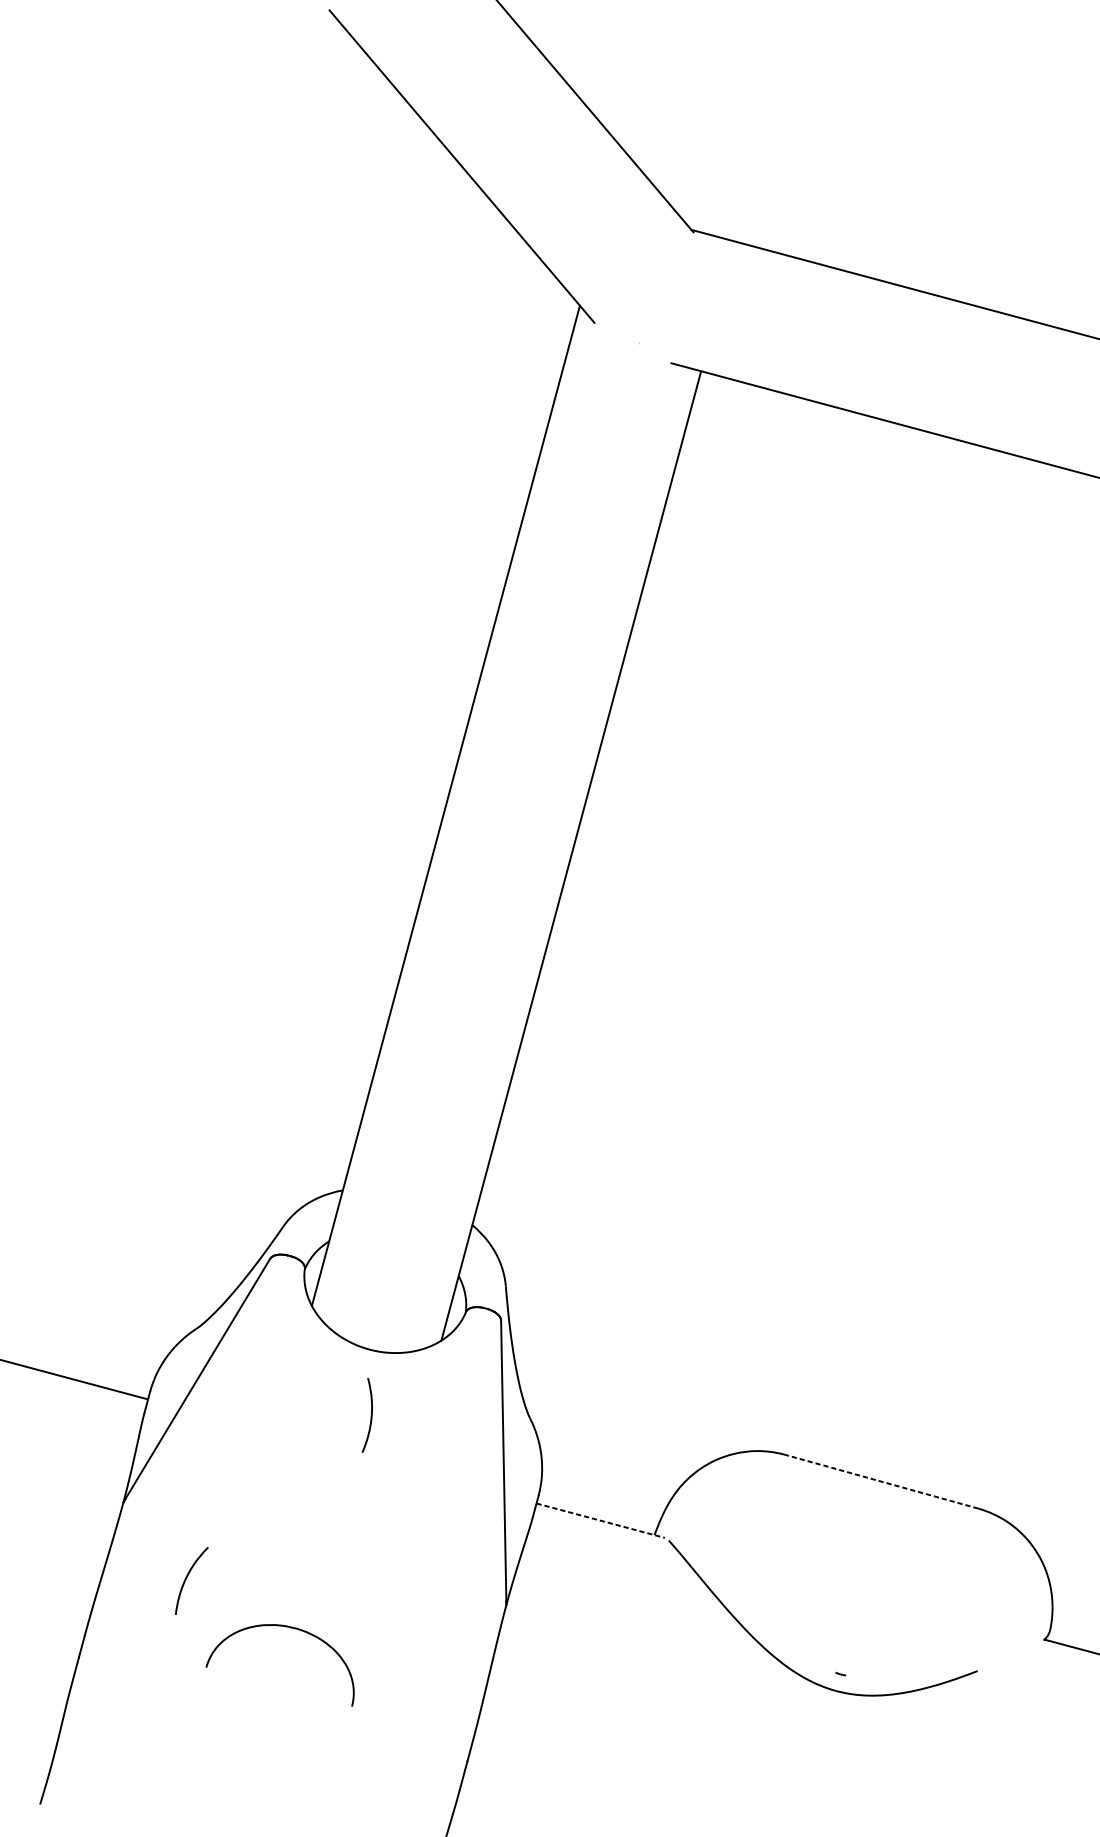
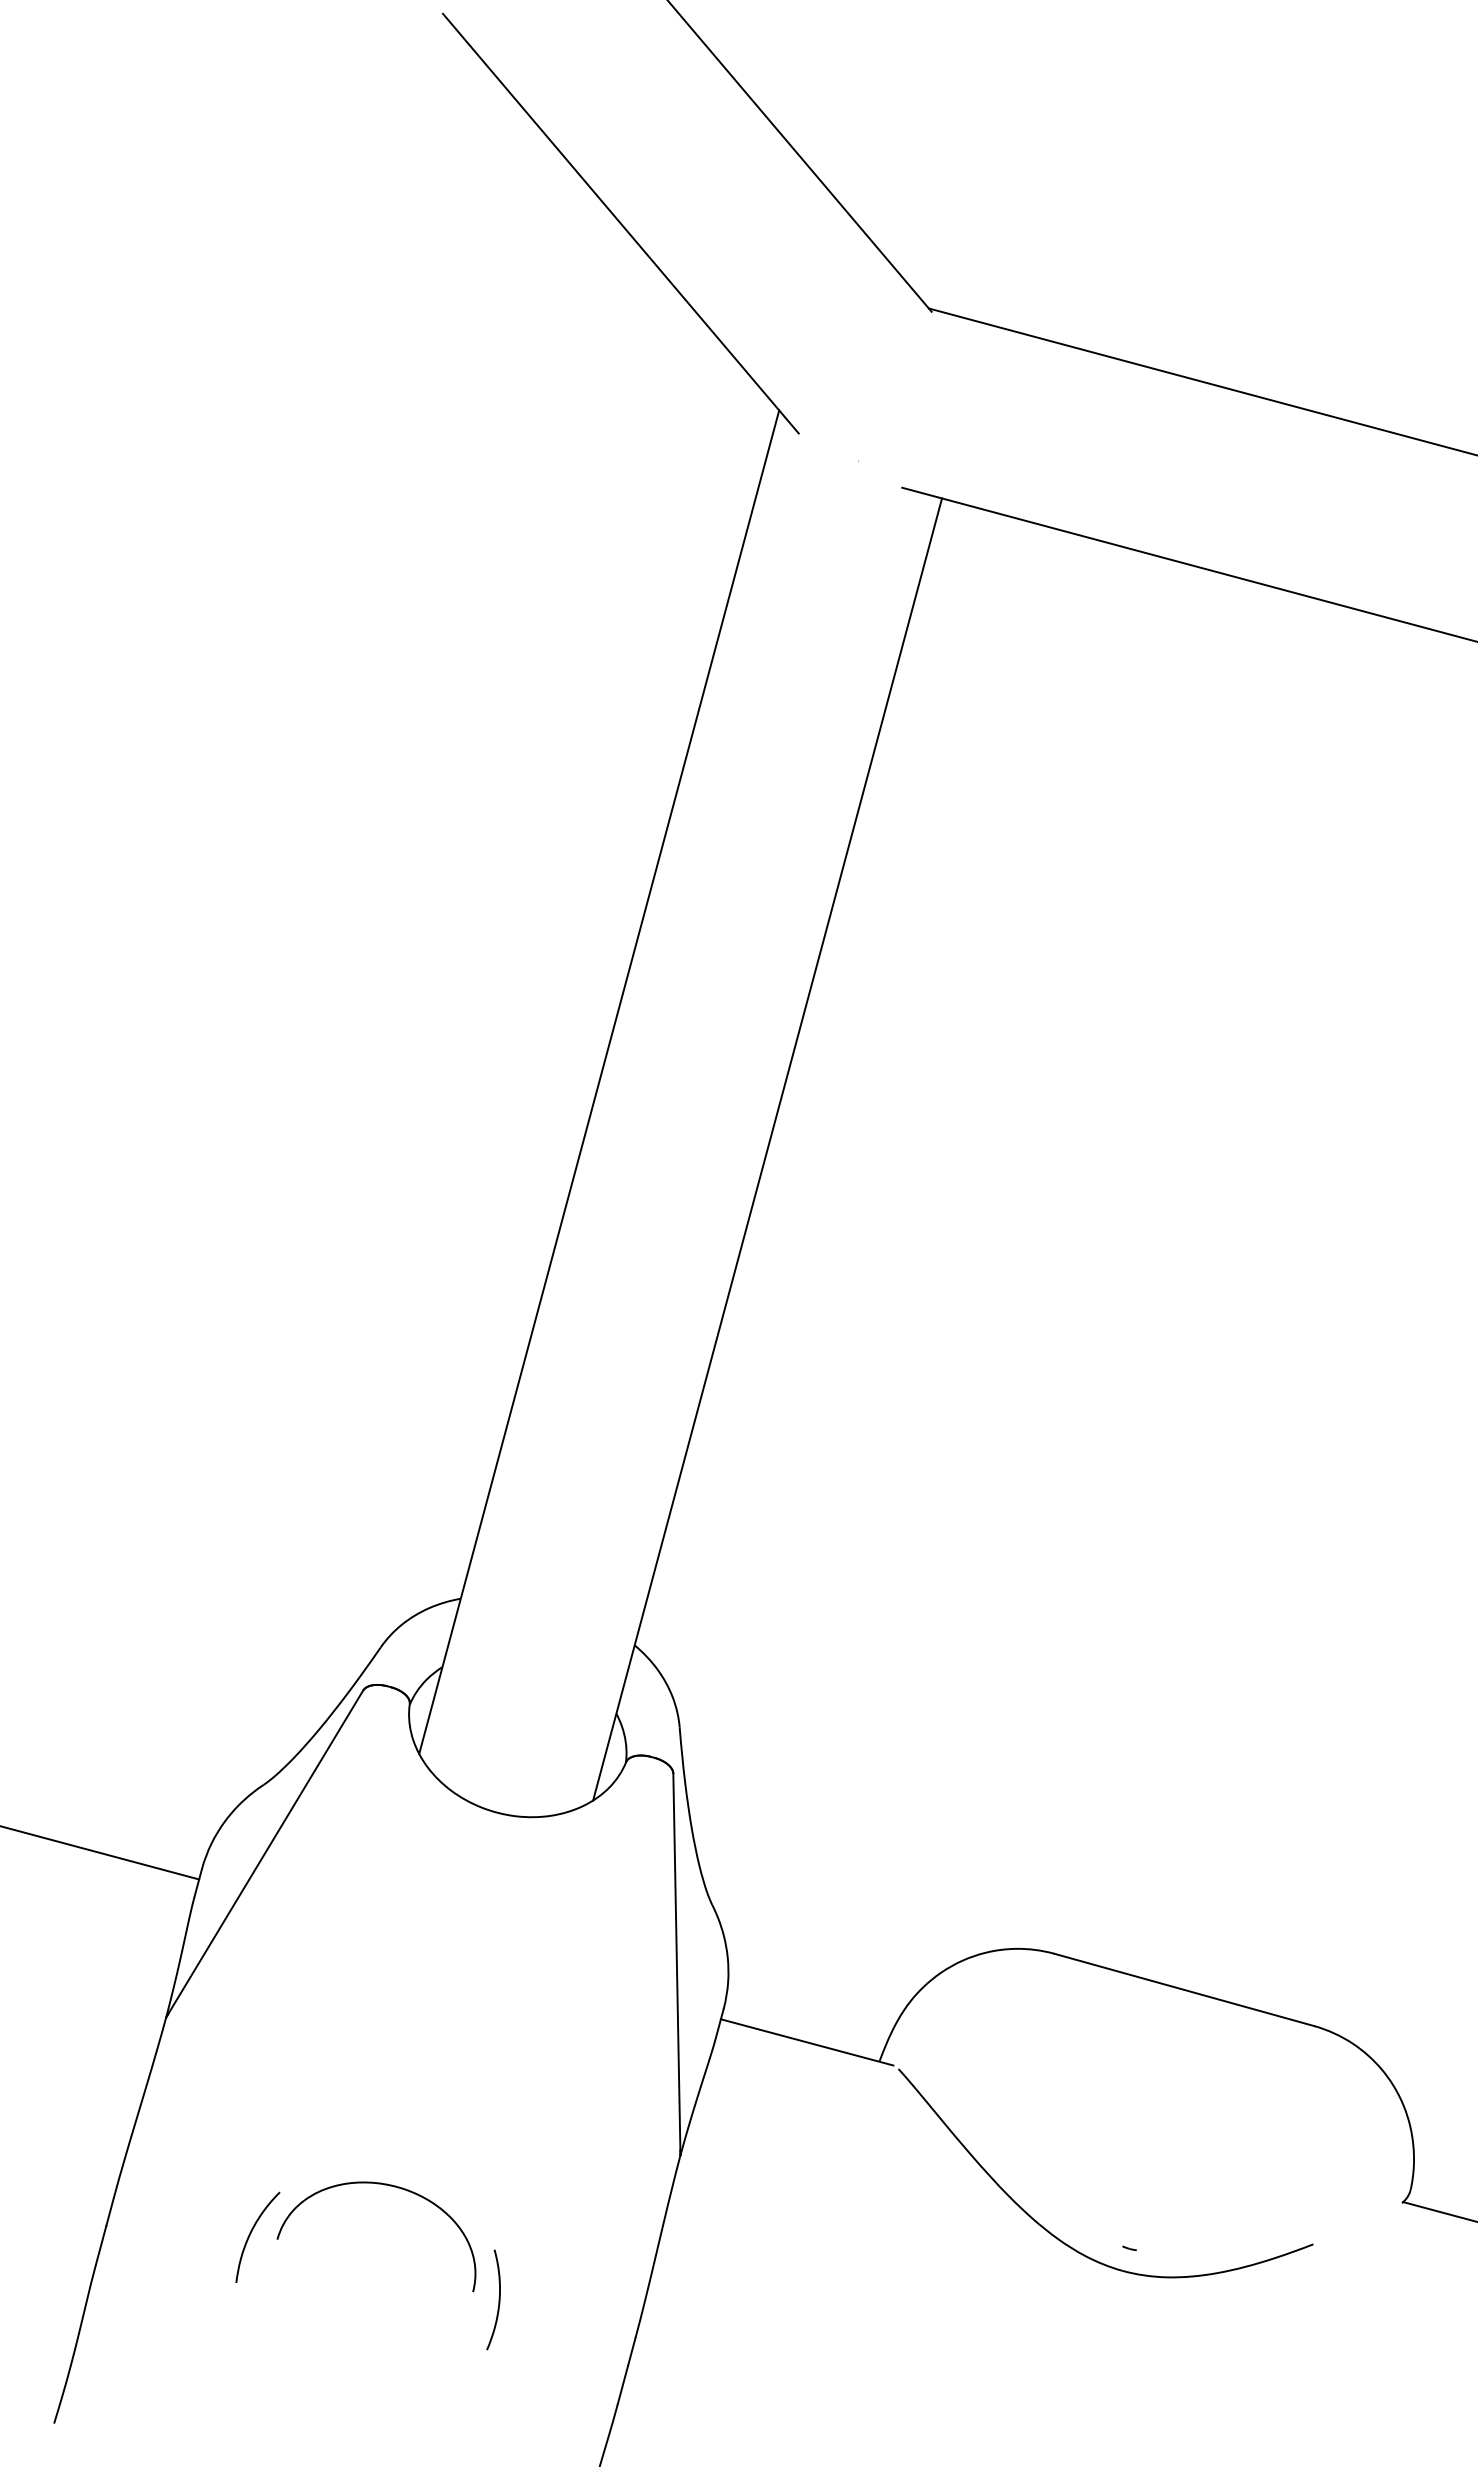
curve: (370, 1415) -> (498, 2299), moved
line: (881, 1481) -> (1184, 1989), dashed -> solid
line: (600, 1520) -> (807, 2042), dashed -> solid
curve: (187, 1578) -> (251, 2233), moved

